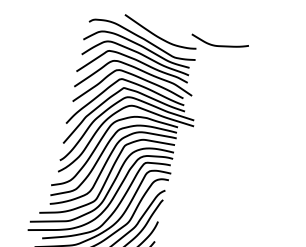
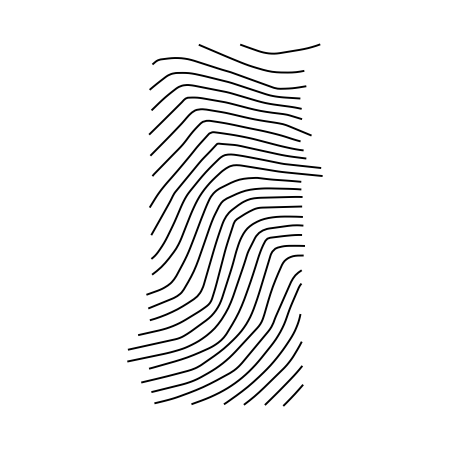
curve: (221, 45) -> (282, 51), moved

